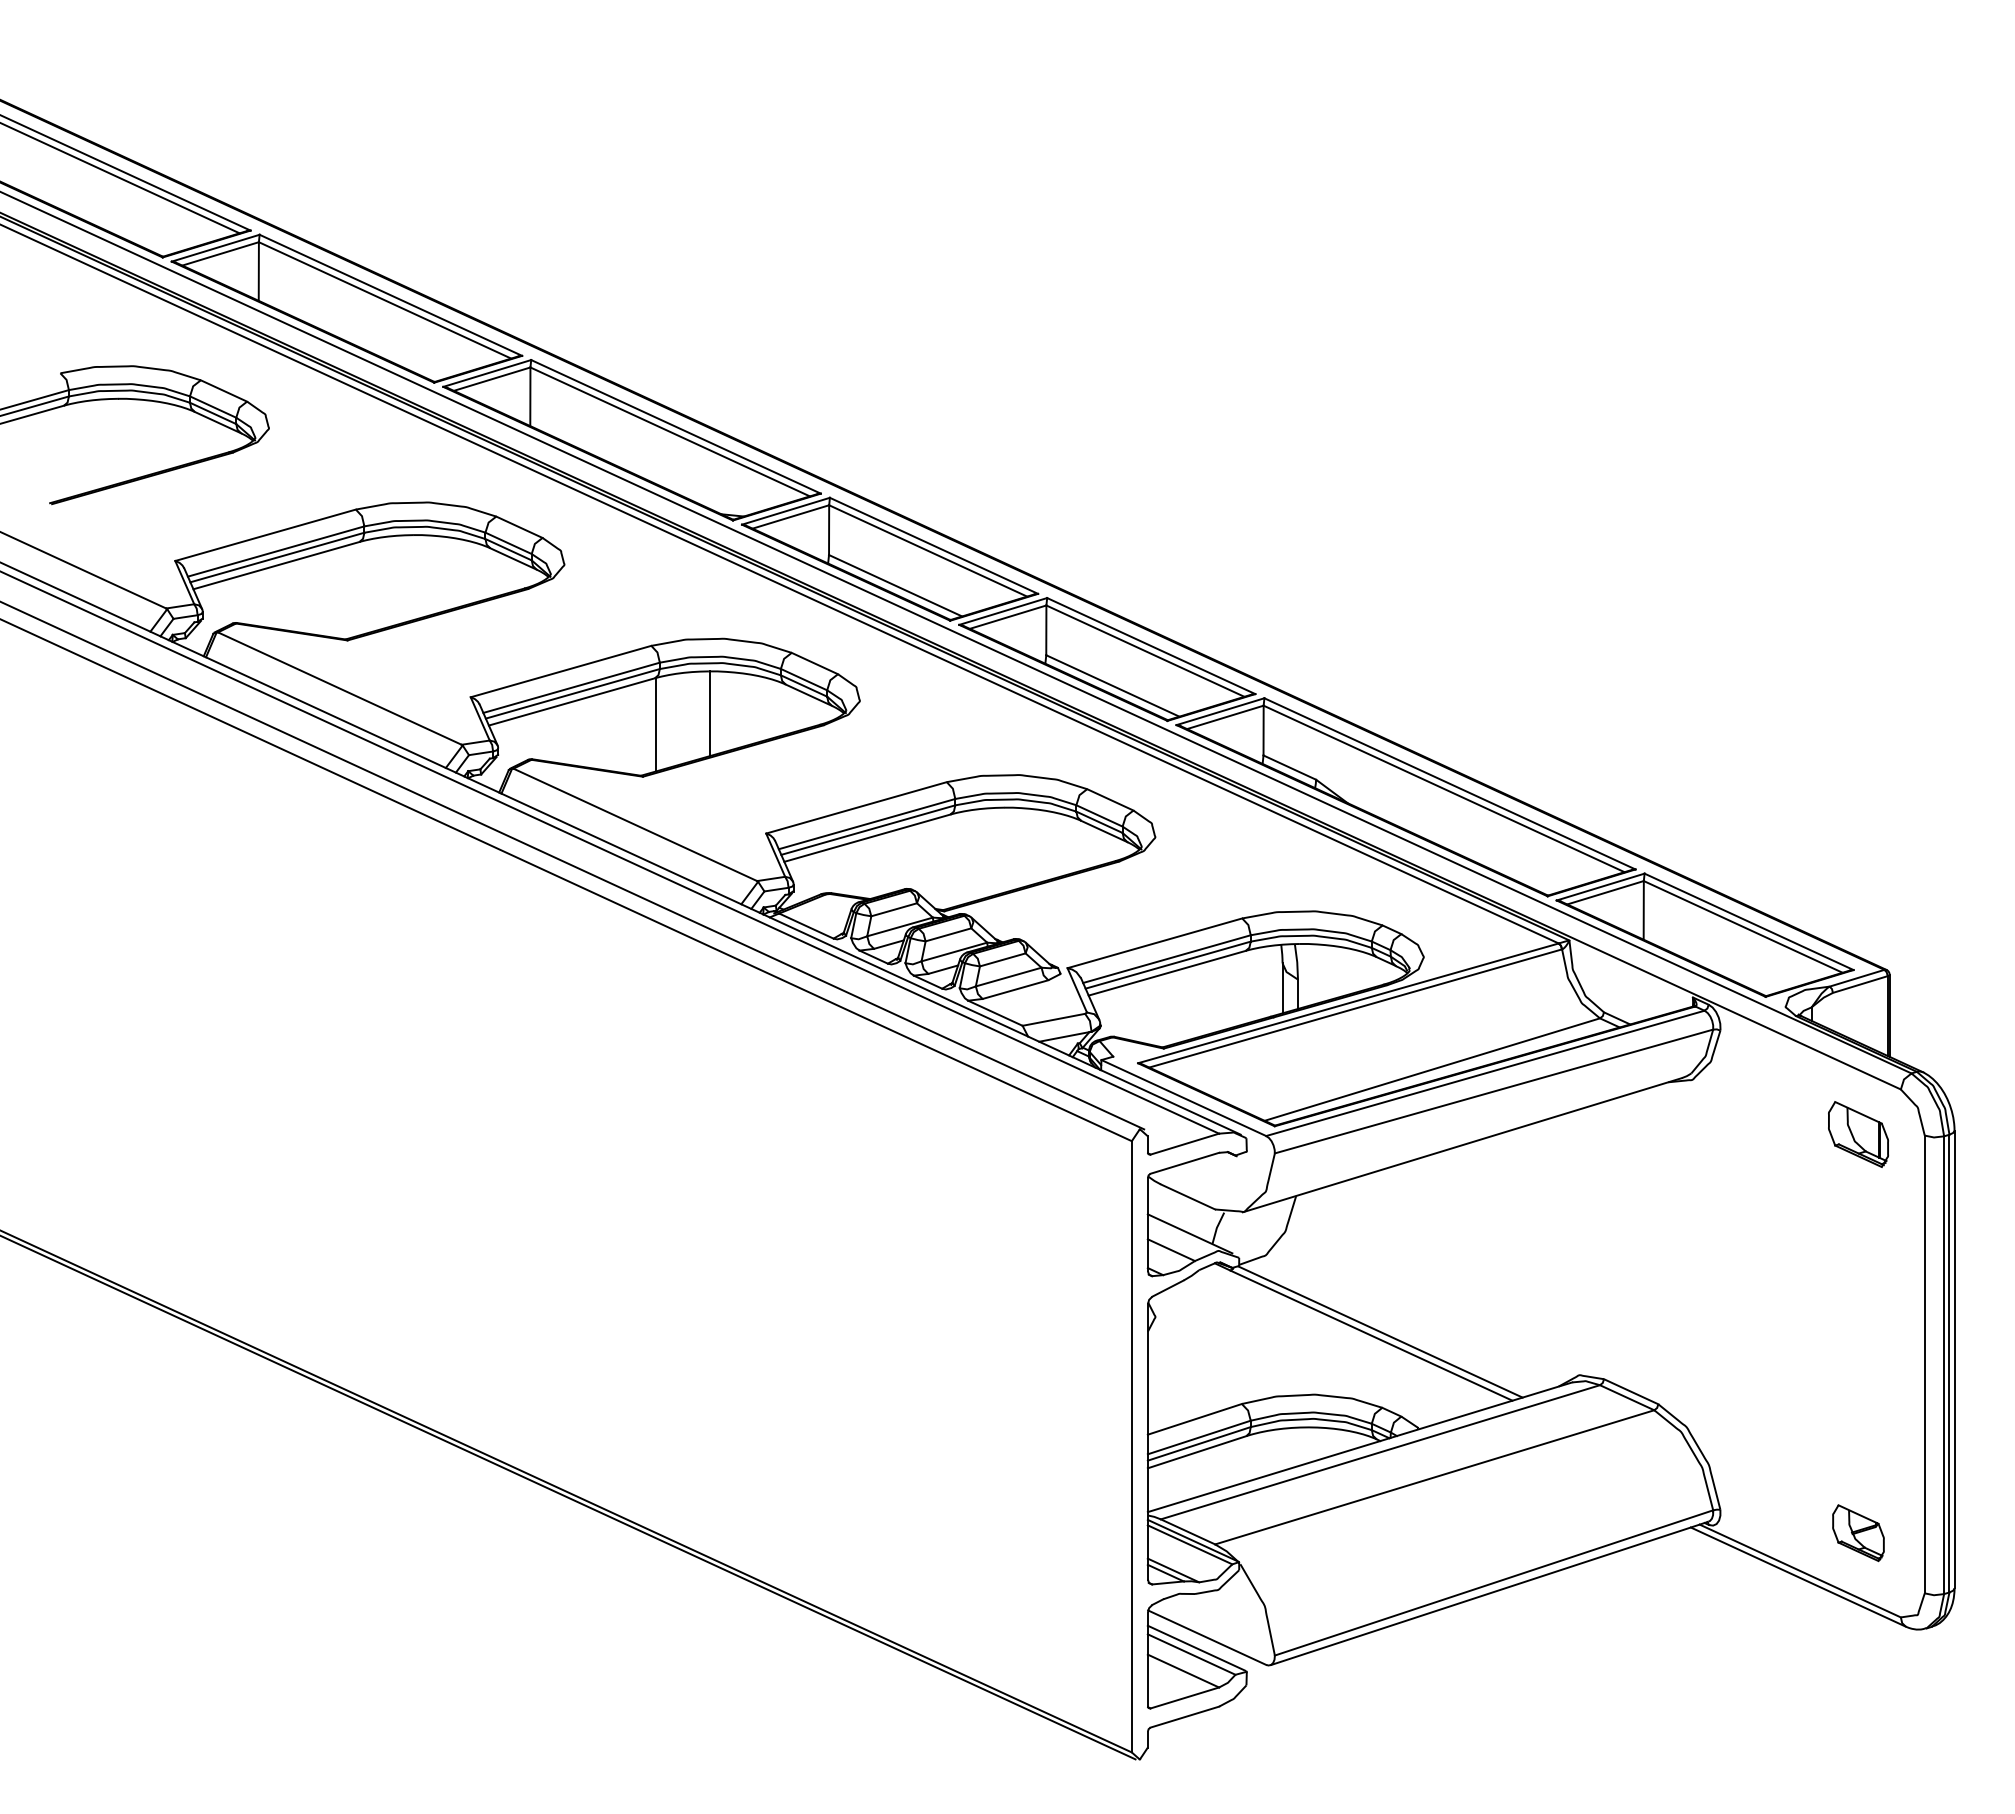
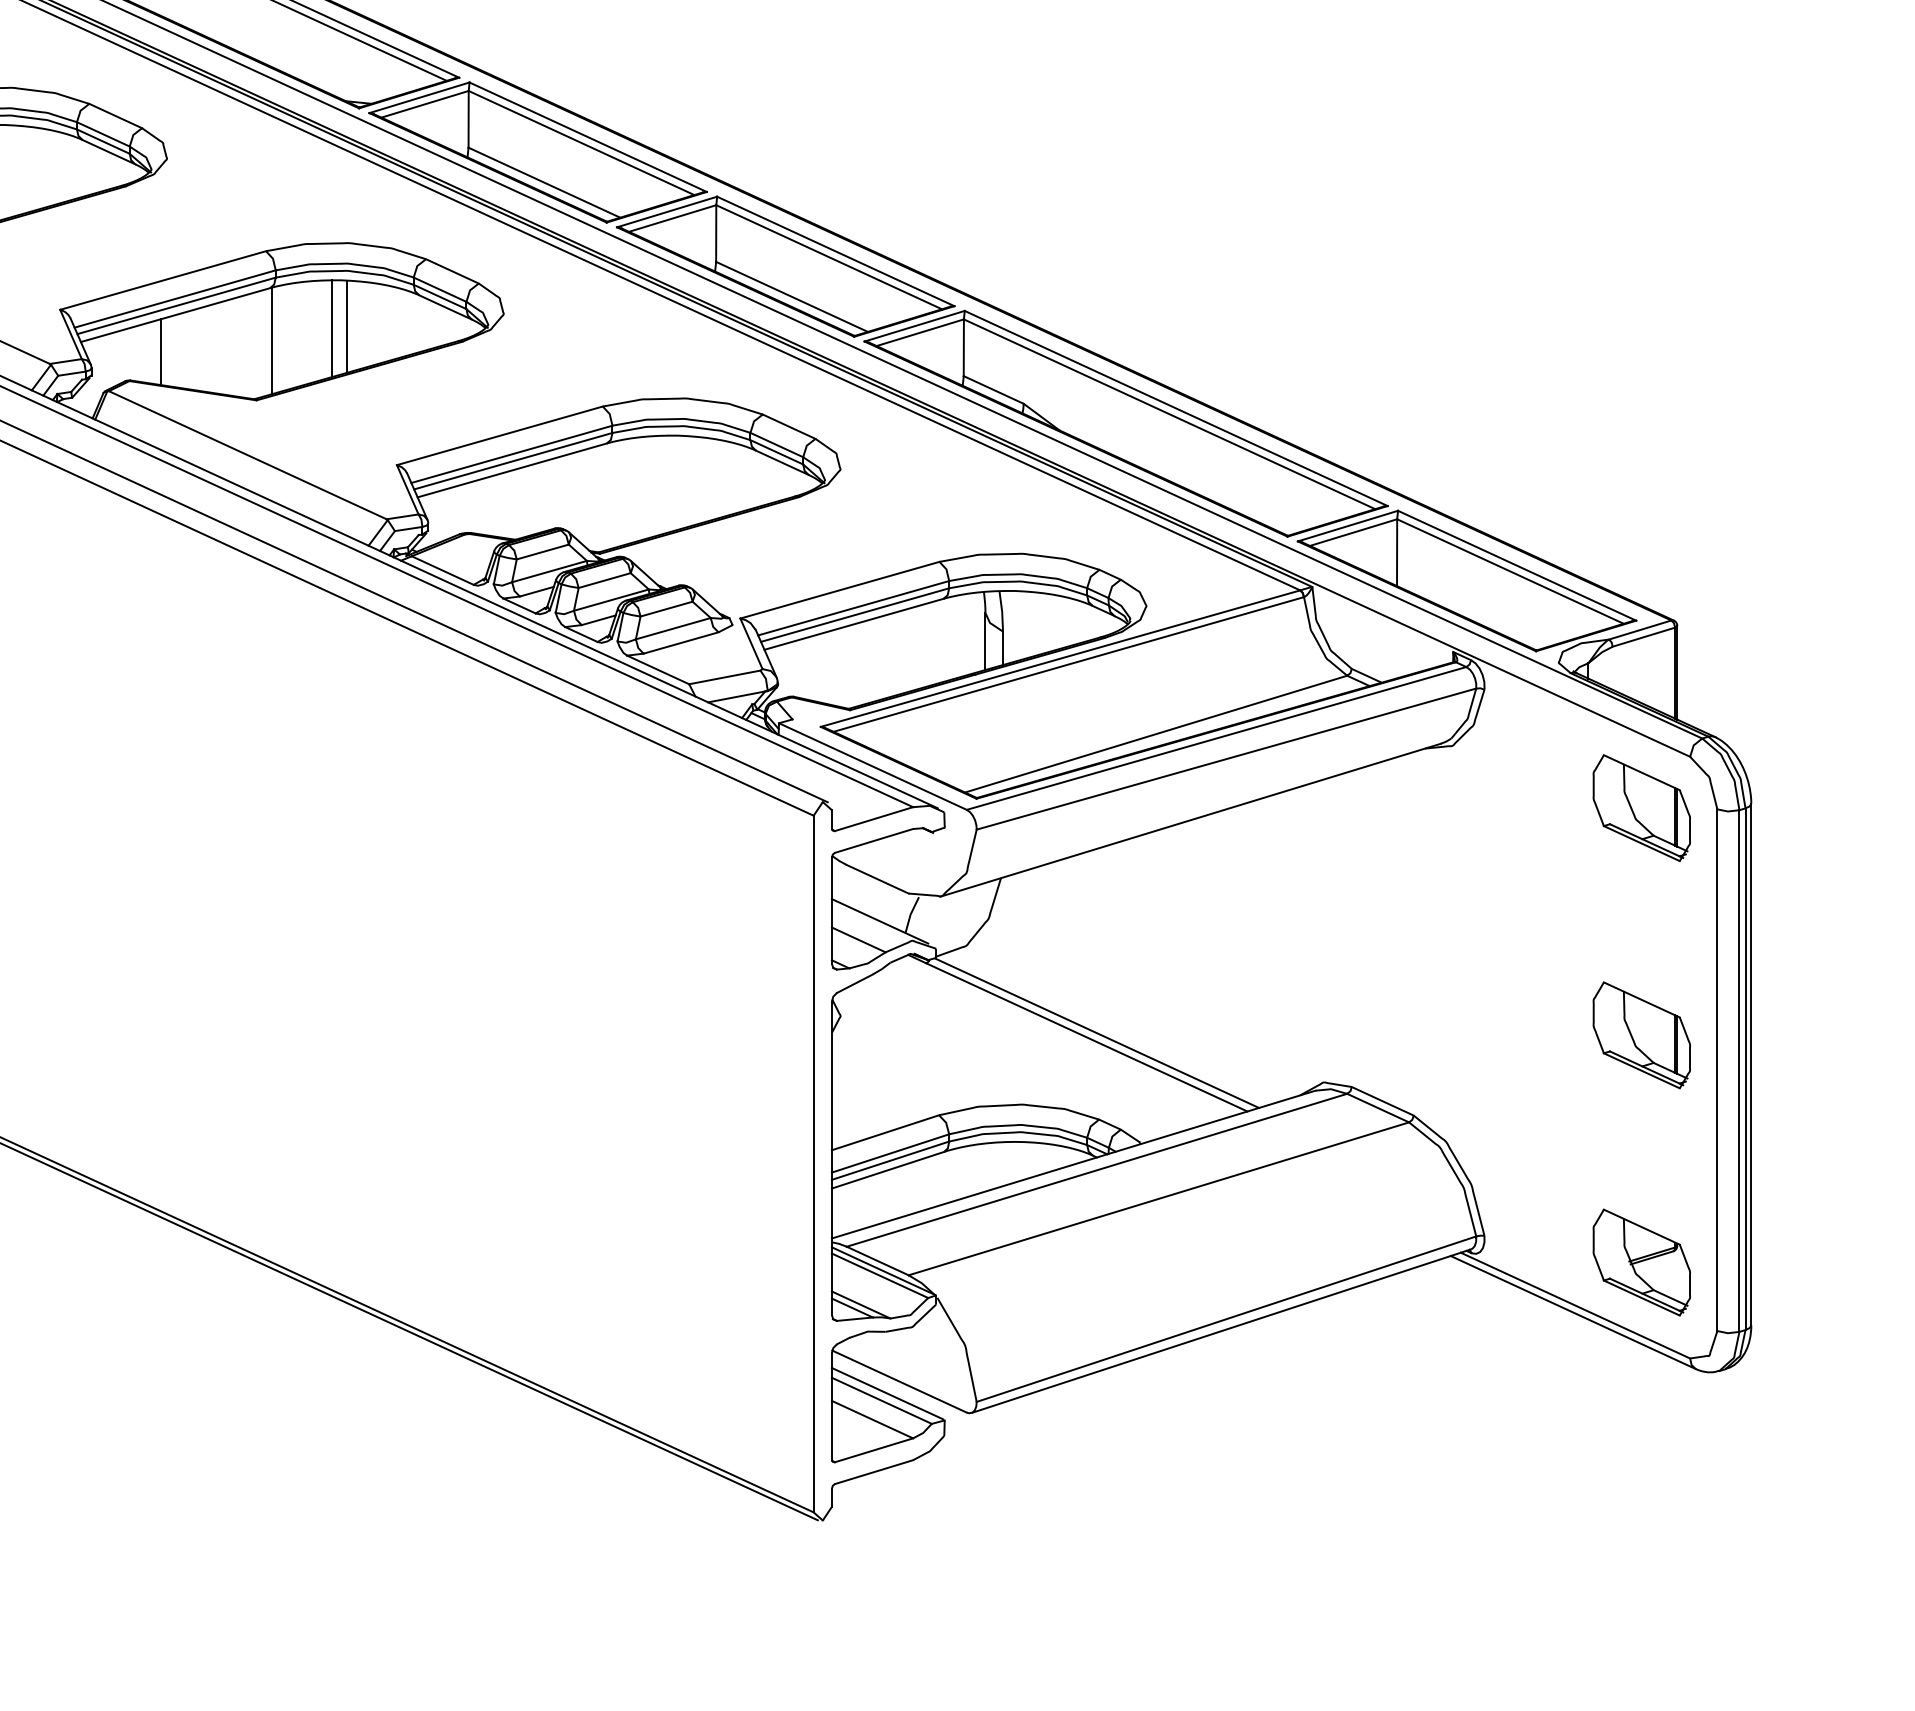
line: (722, 711) -> (347, 326), added
line: (559, 734) -> (161, 352), added
part: (1858, 1134) -> (1641, 808), size x1.43
part: (1858, 1333) -> (1641, 1034), added
part: (1858, 1532) -> (1641, 1261), size x1.67

